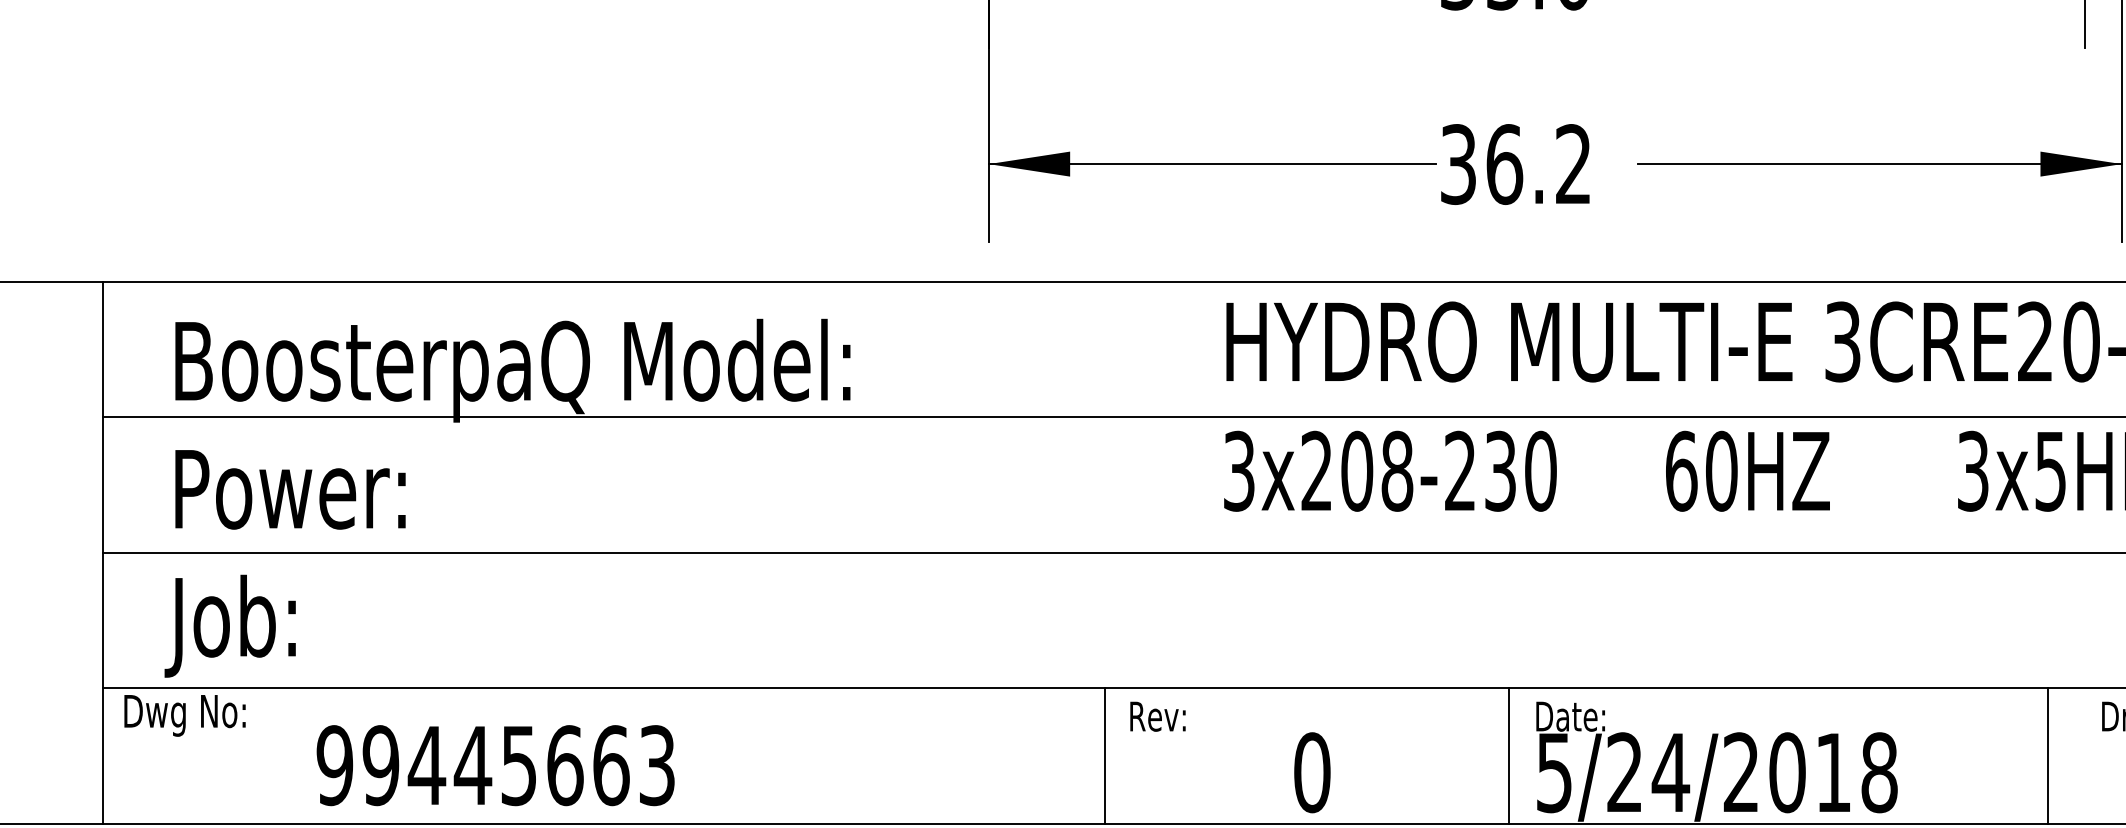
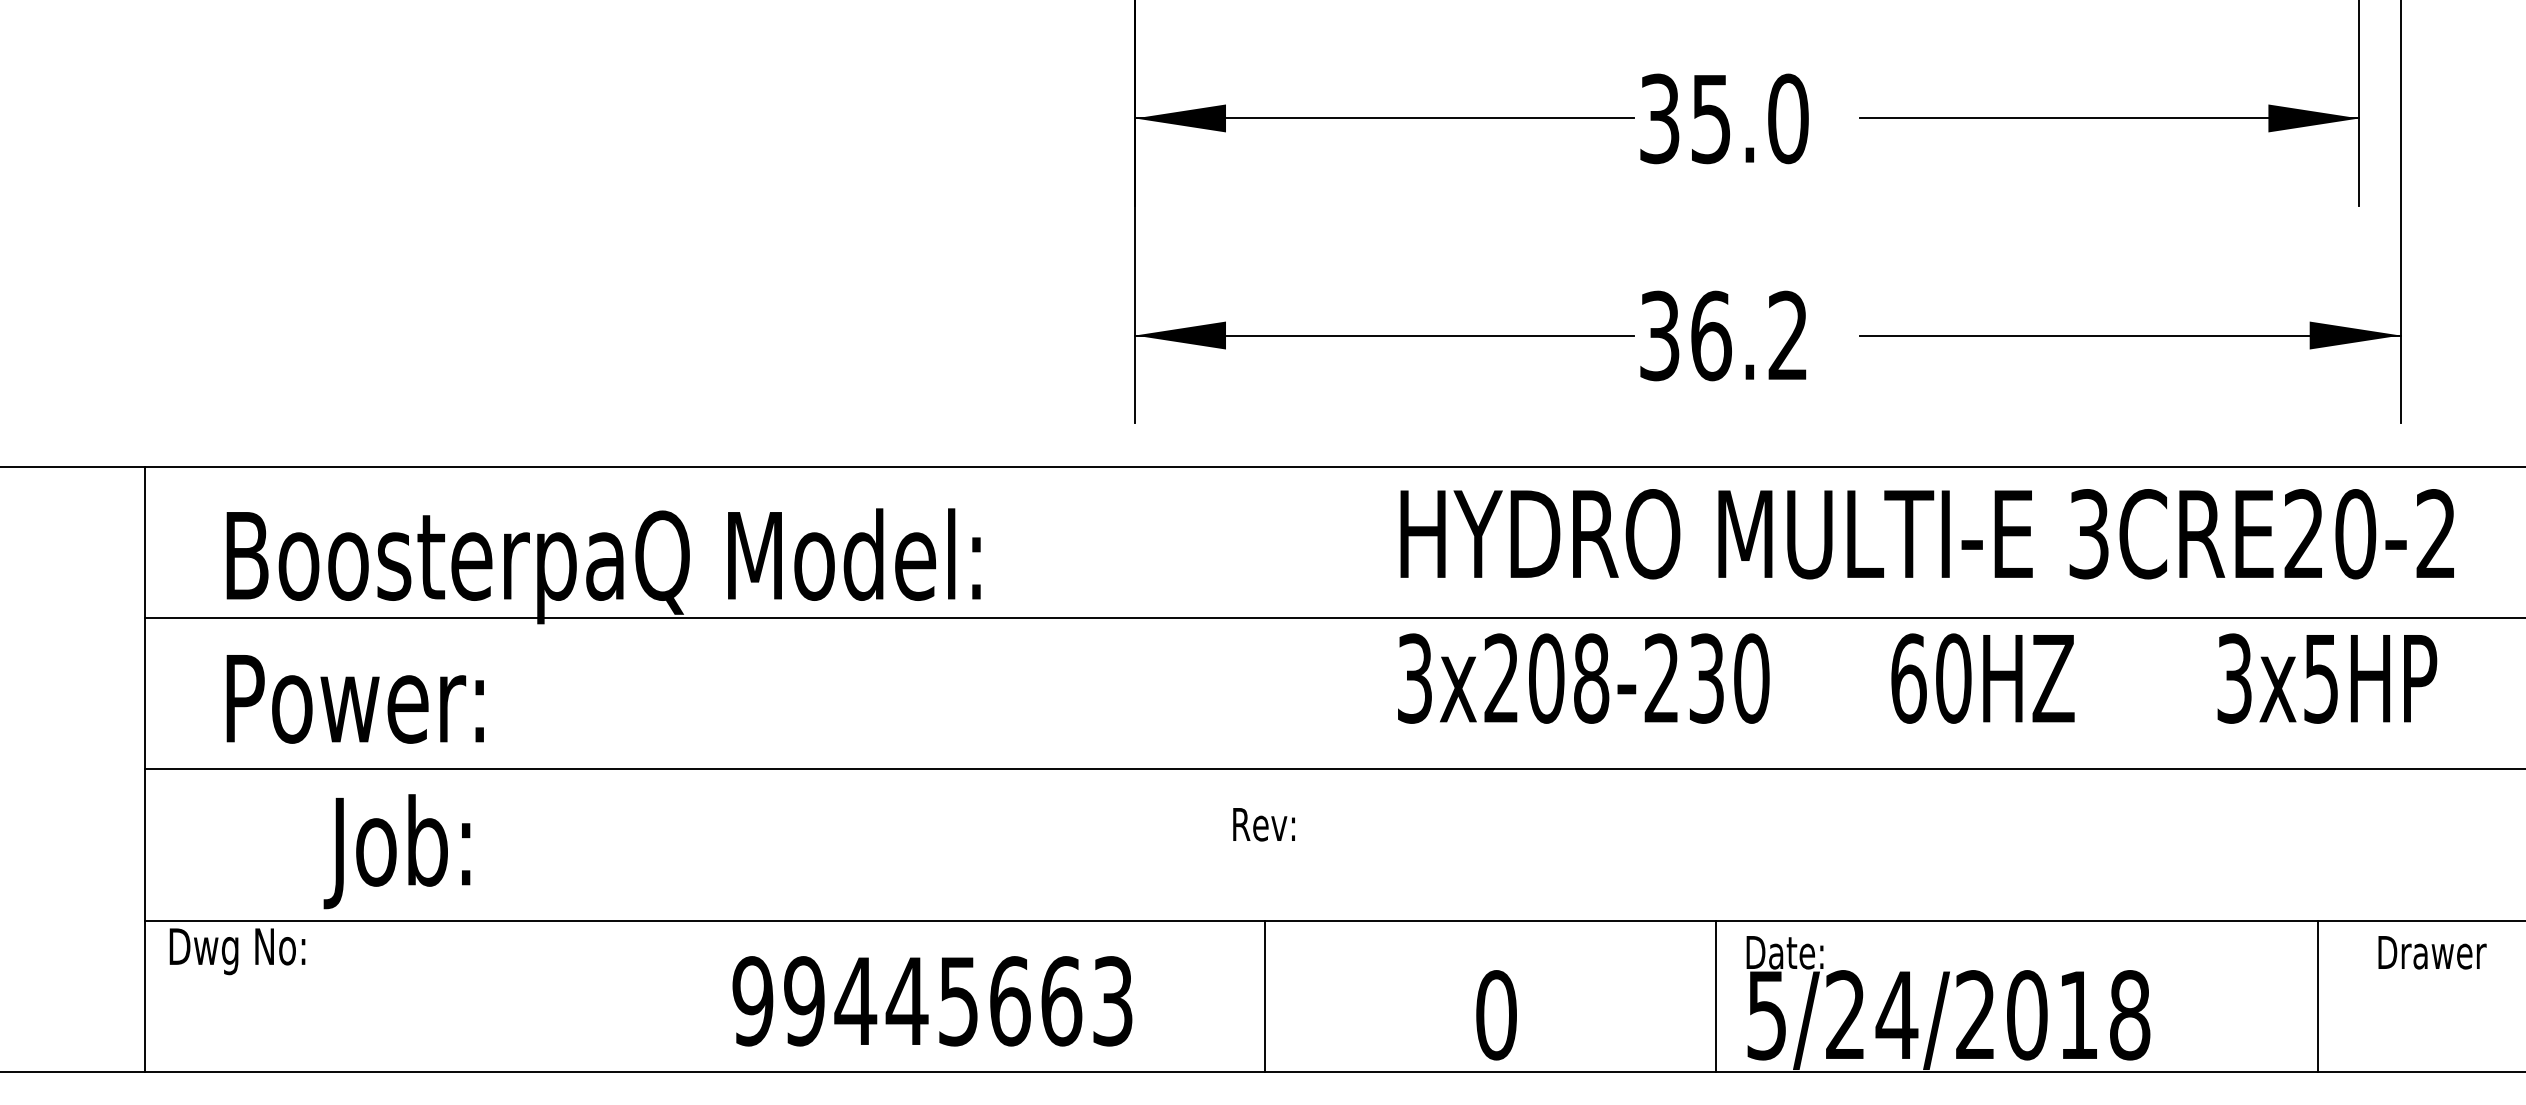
text: (229, 626) -> (396, 851), moved
text: (1157, 716) -> (1263, 824), moved
text: (495, 765) -> (932, 1001), moved

